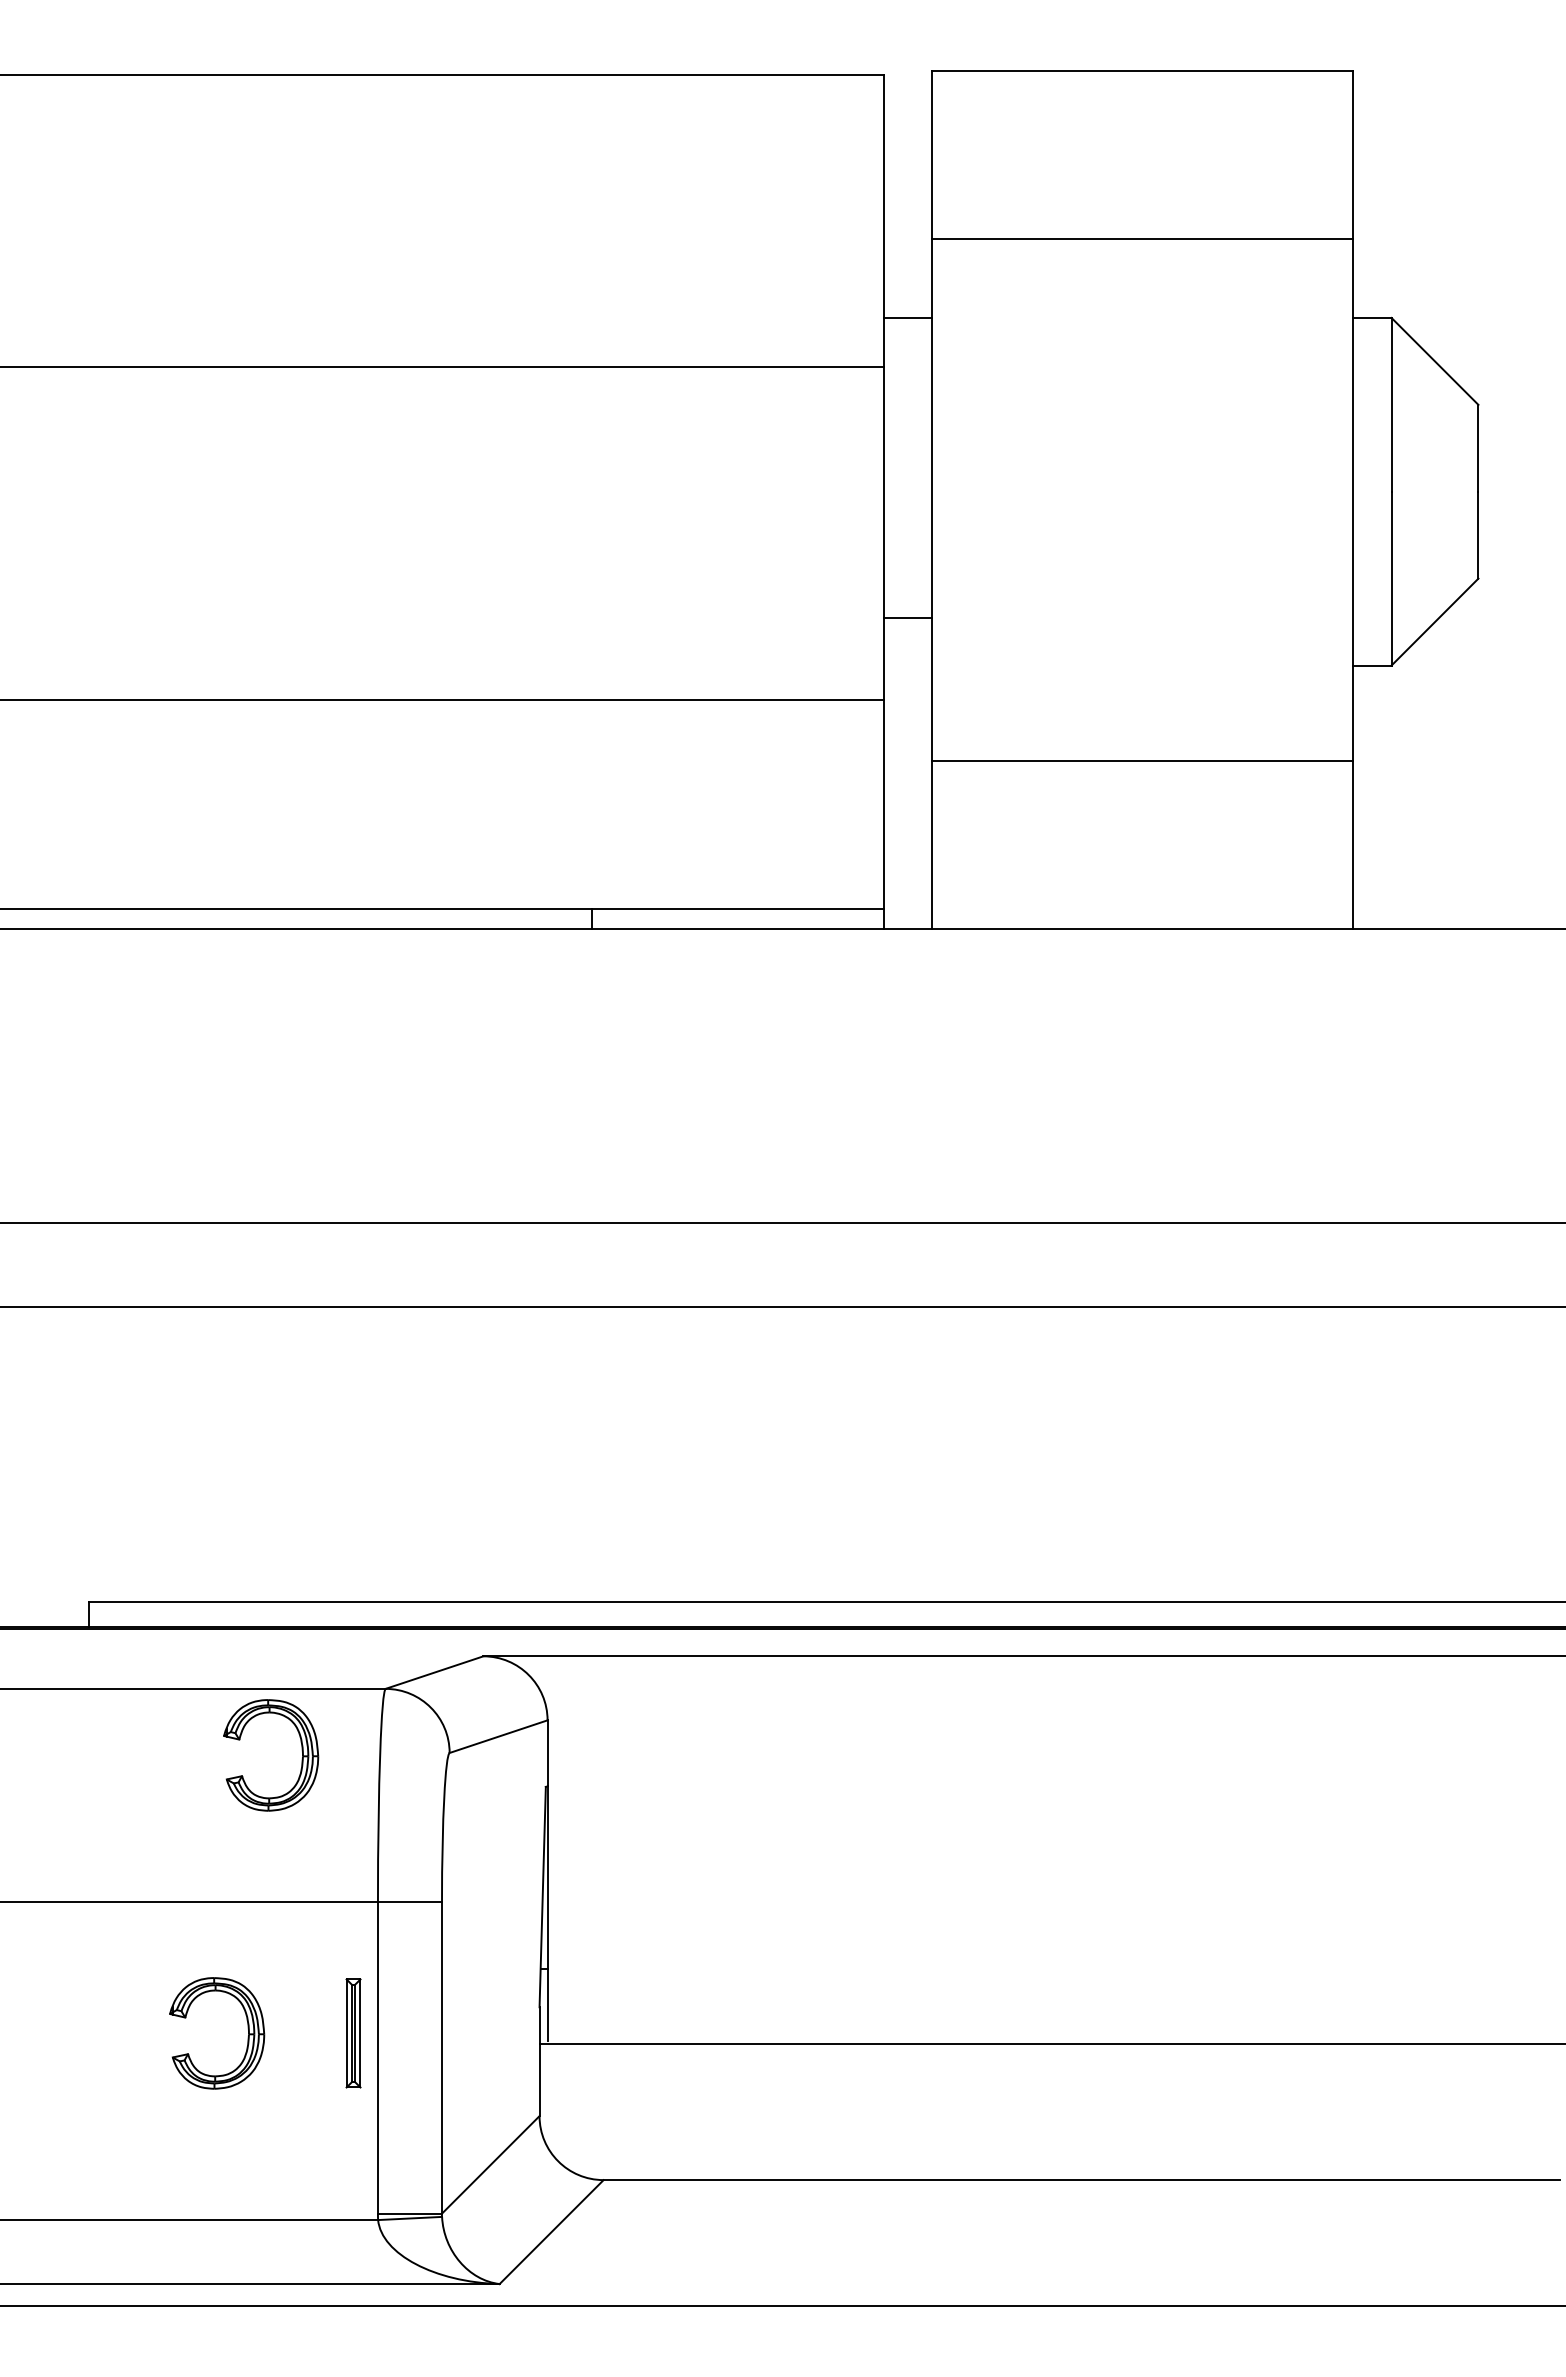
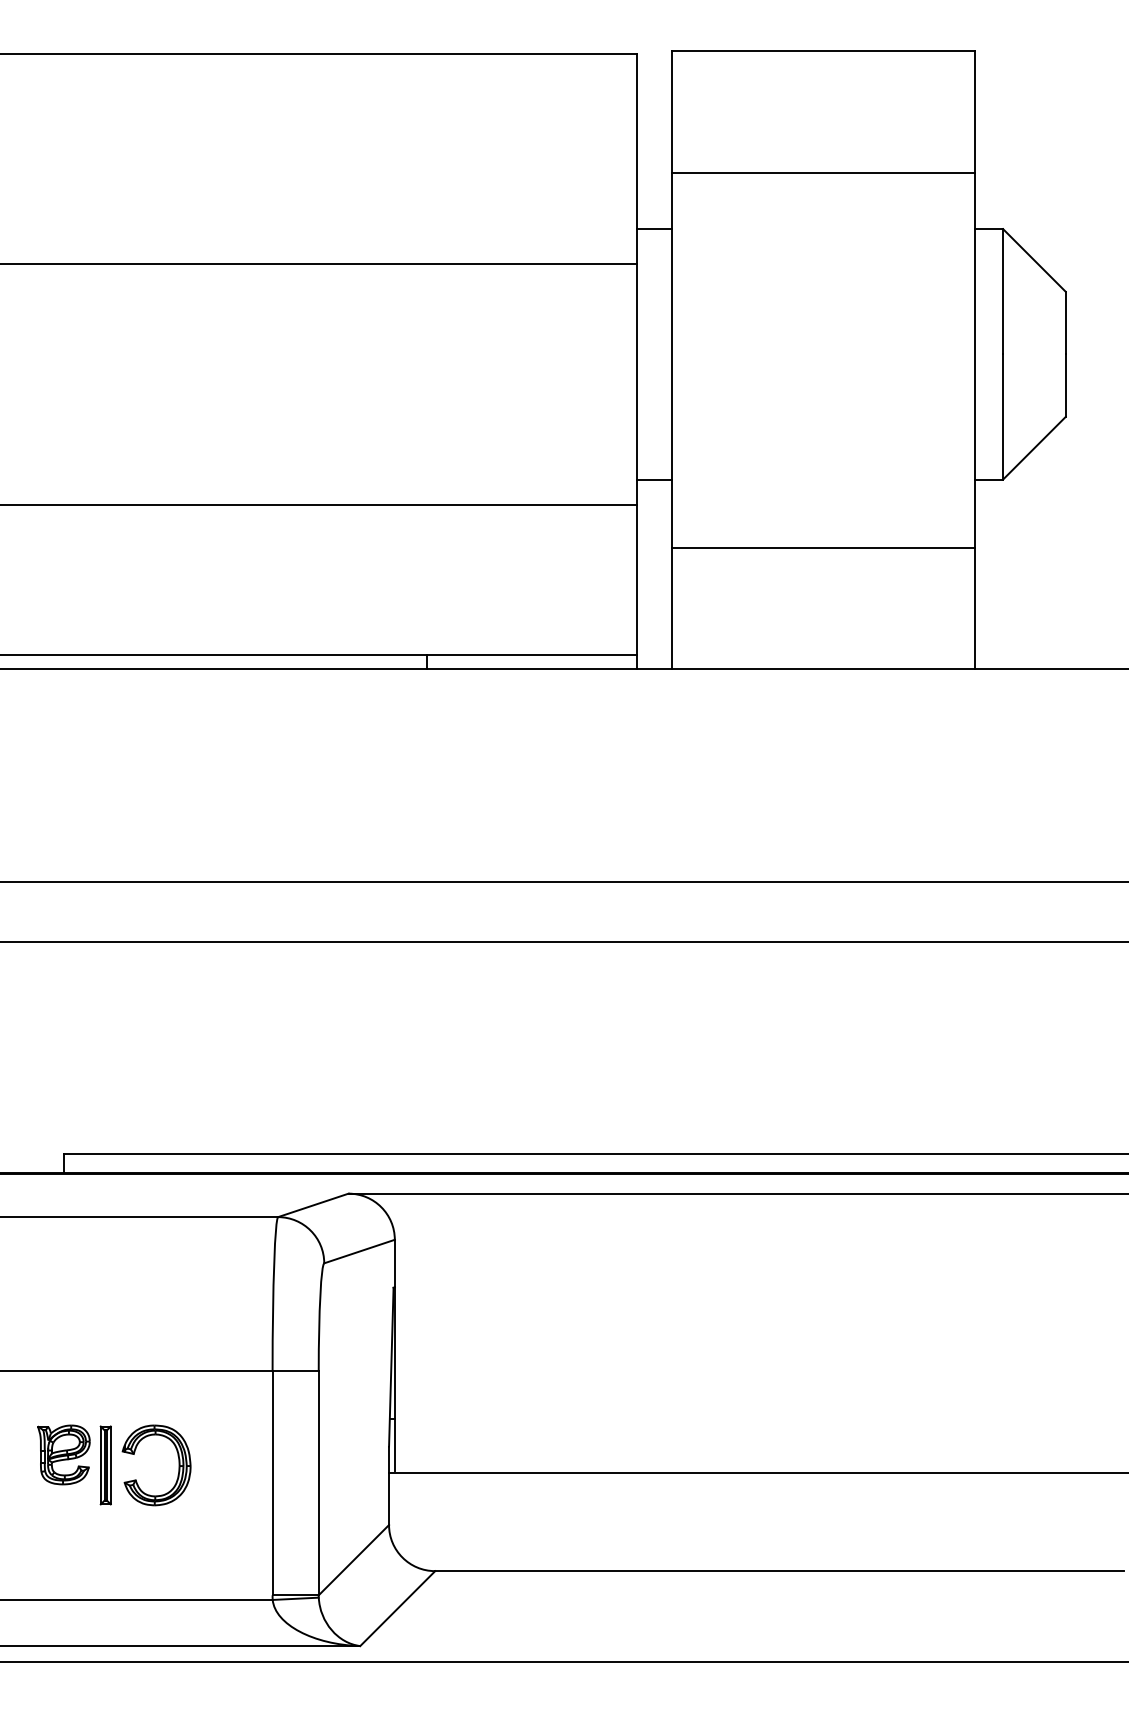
line: (907, 617) -> (654, 479), moved
part: (301, 1759) -> (217, 1268), removed
part: (88, 2018) -> (63, 1454), added
part: (353, 2033) -> (105, 1465), moved

